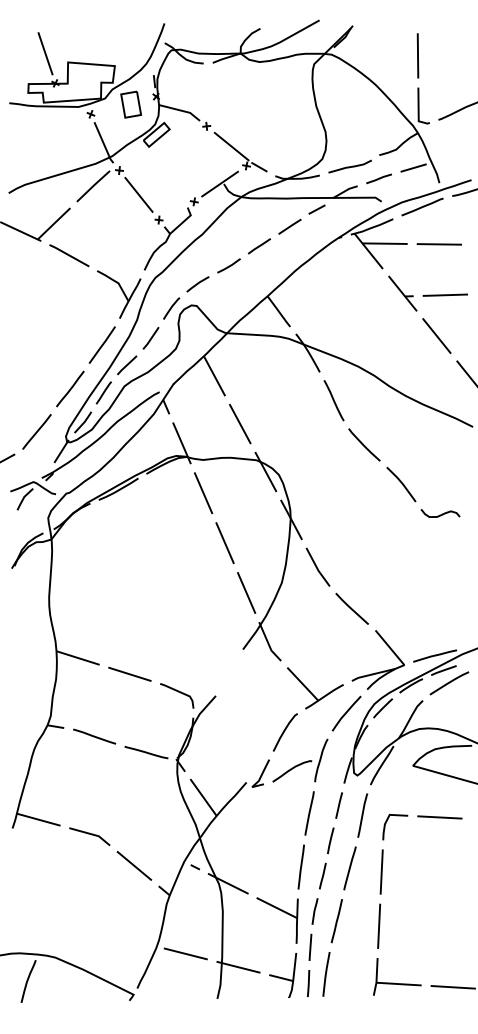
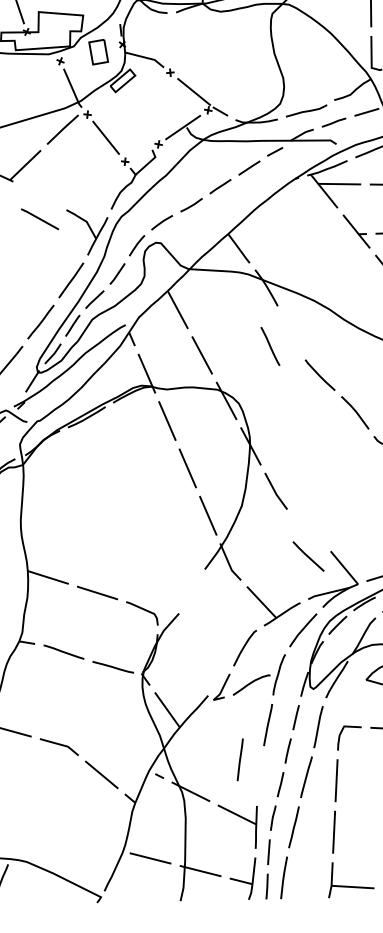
line: (69, 255) -> (40, 219), moved
line: (333, 400) -> (269, 346), moved
line: (351, 608) -> (307, 556), moved
line: (300, 866) -> (239, 759), moved

